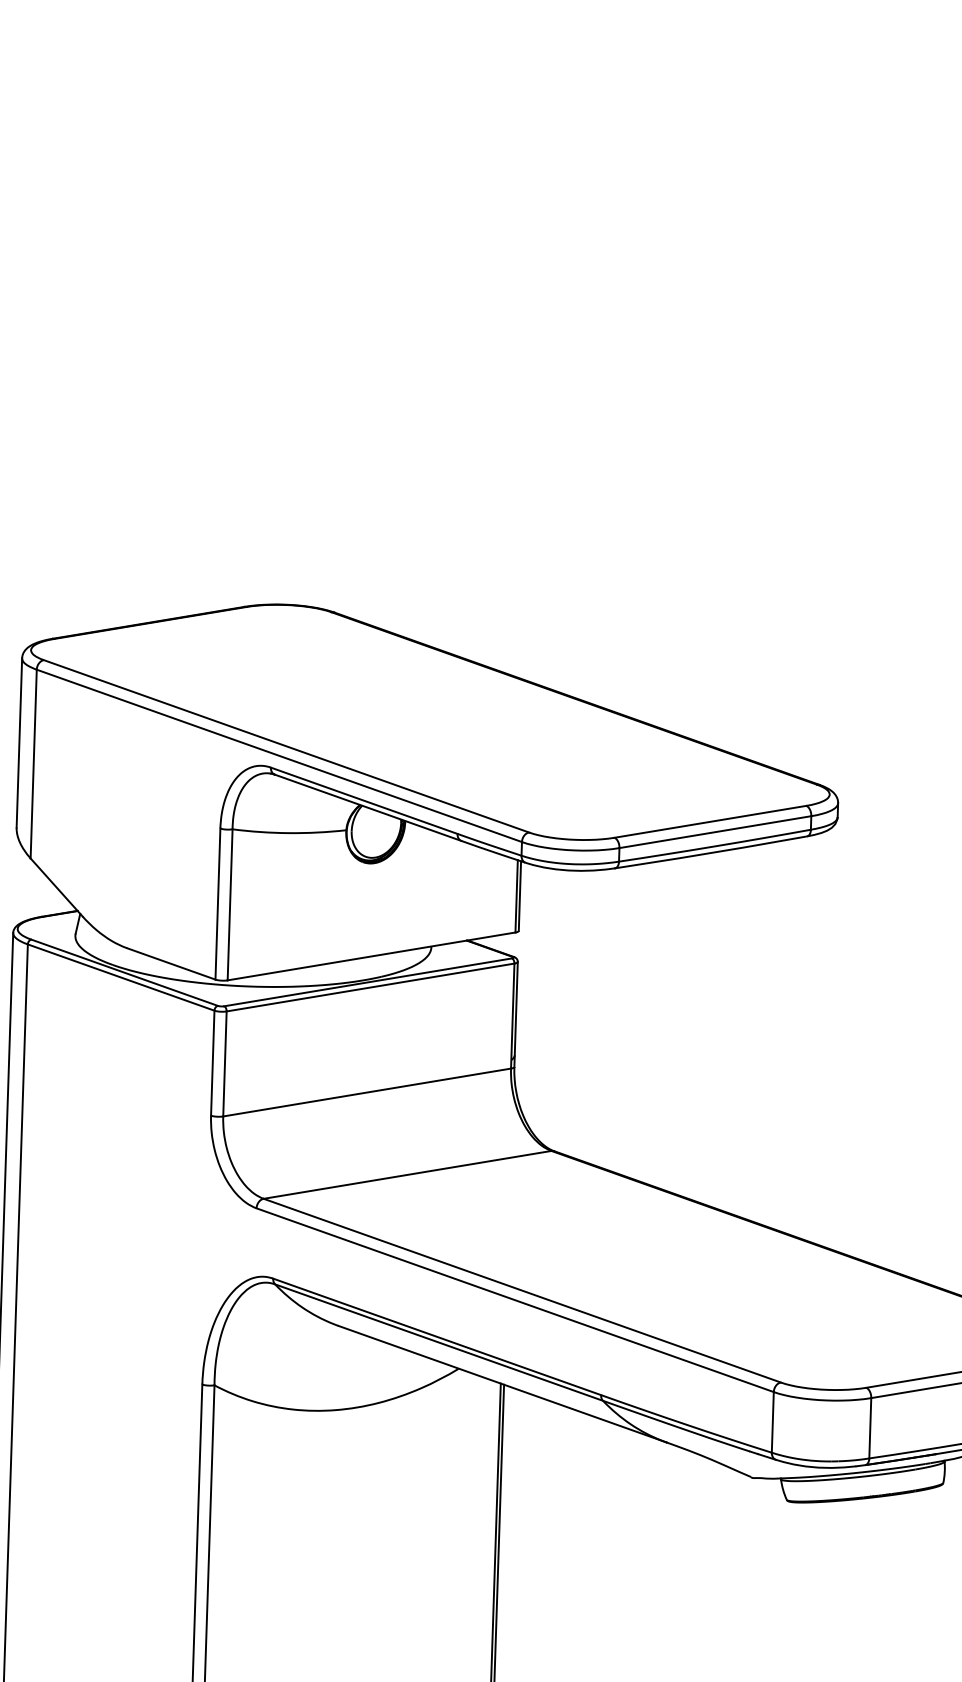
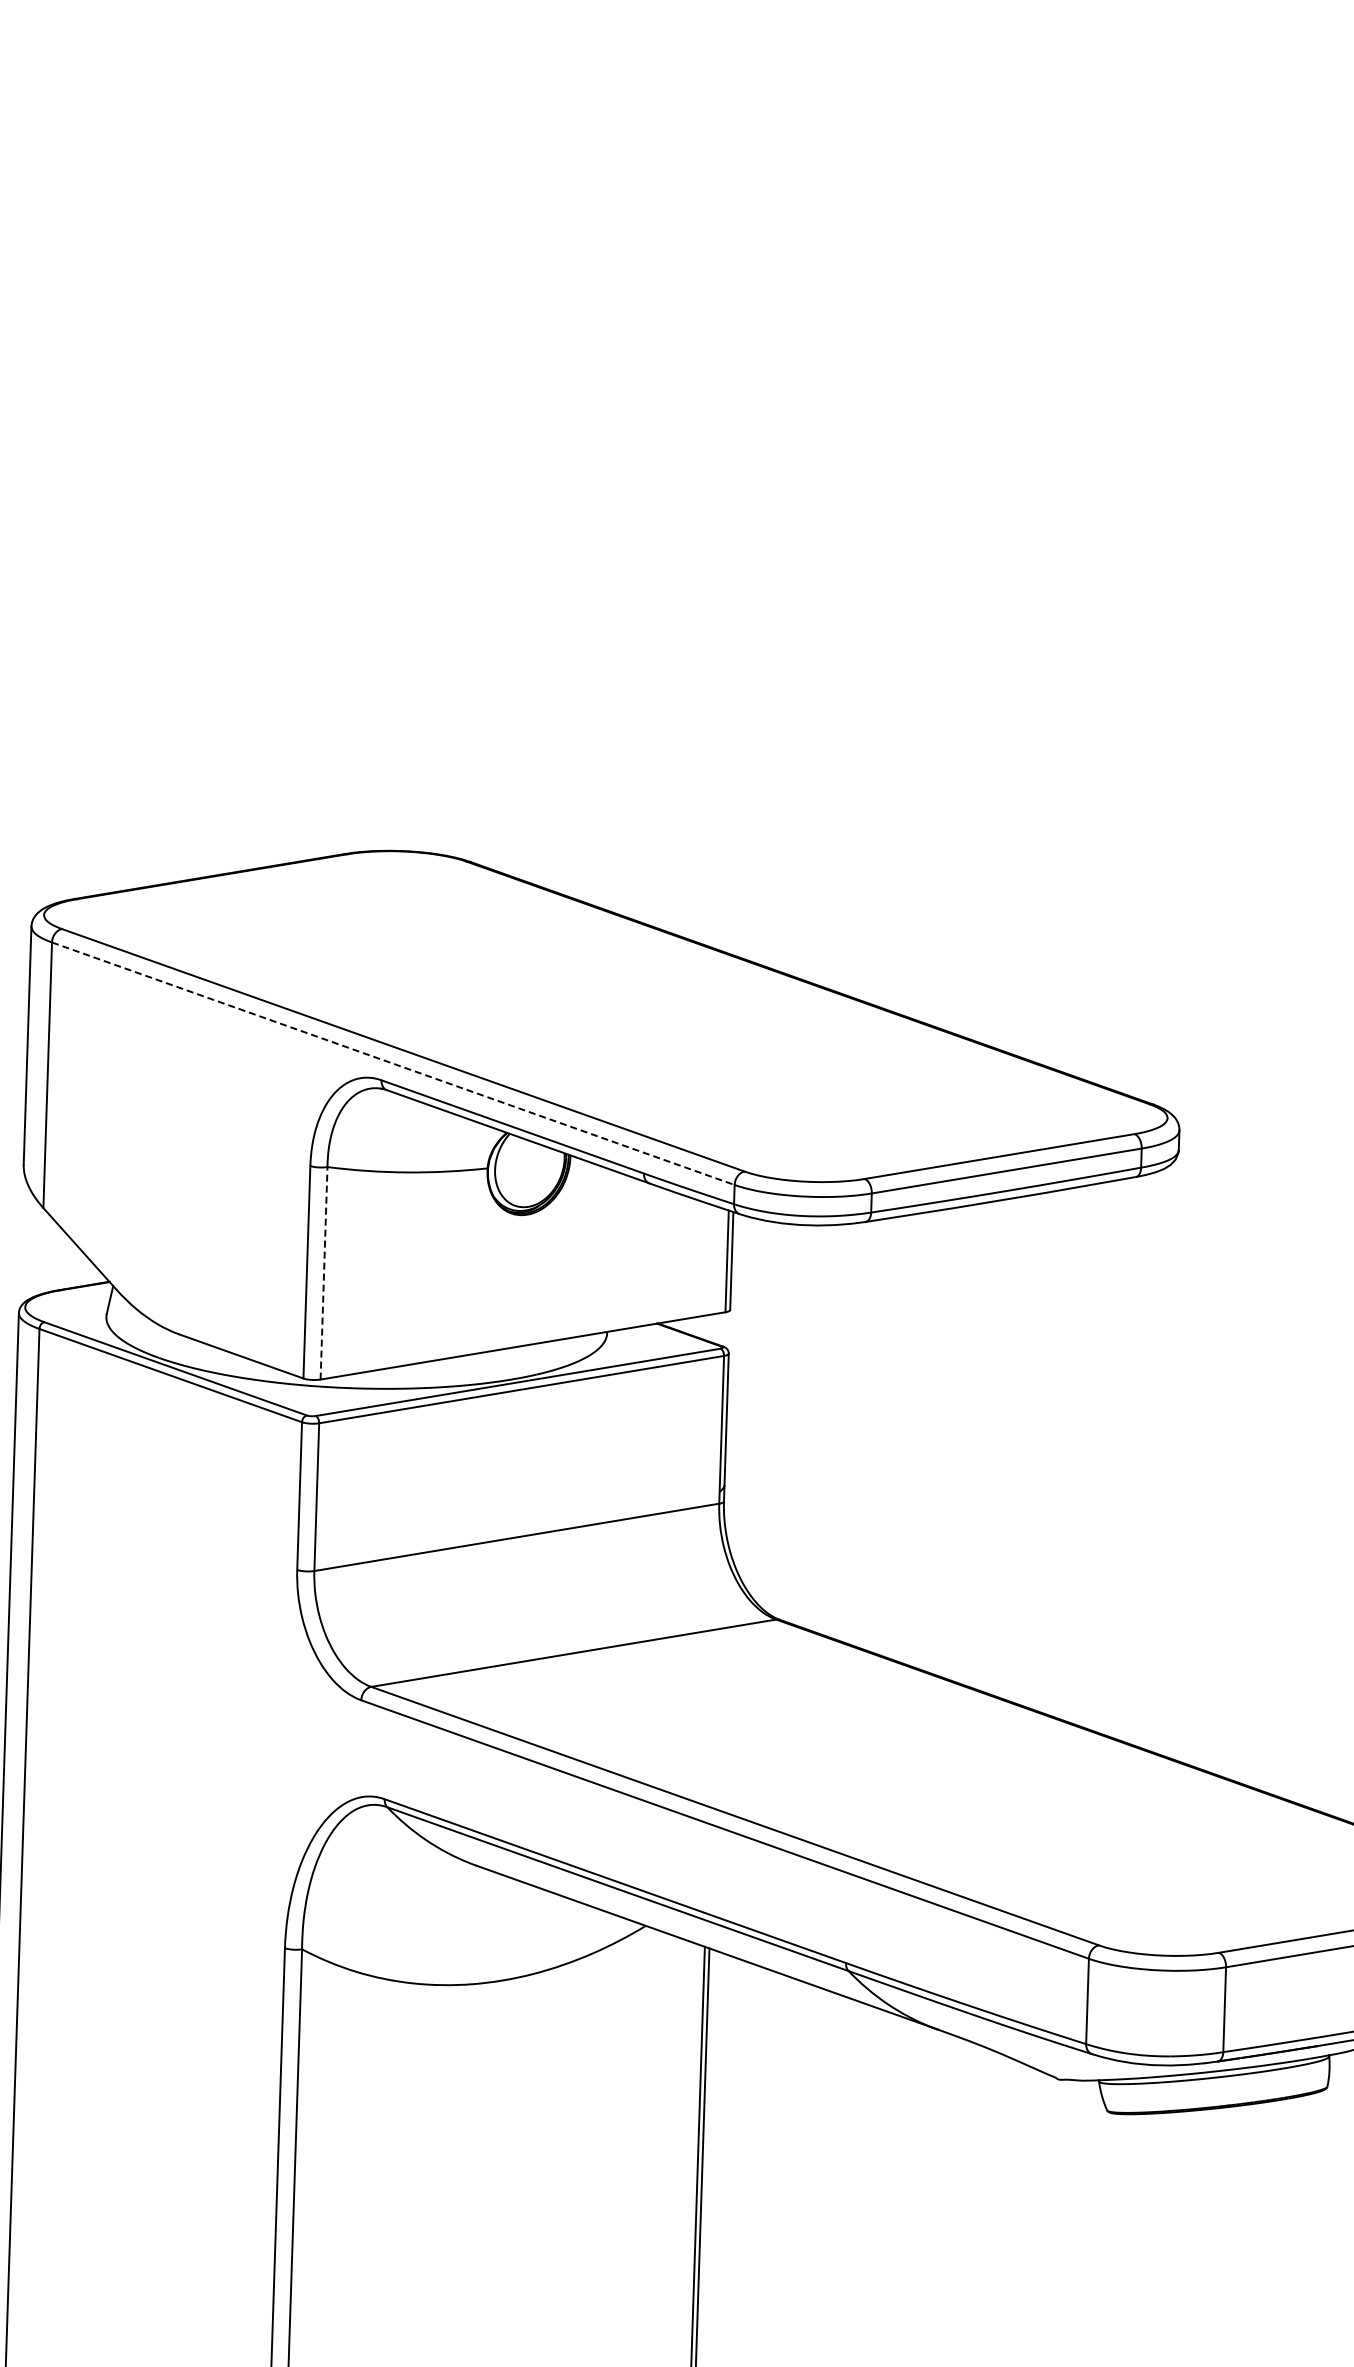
line: (279, 755) -> (393, 1063), solid -> dashed
line: (230, 904) -> (324, 1272), solid -> dashed

